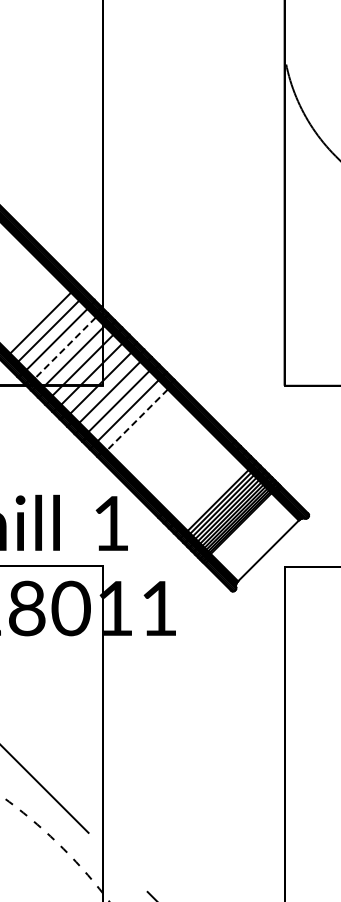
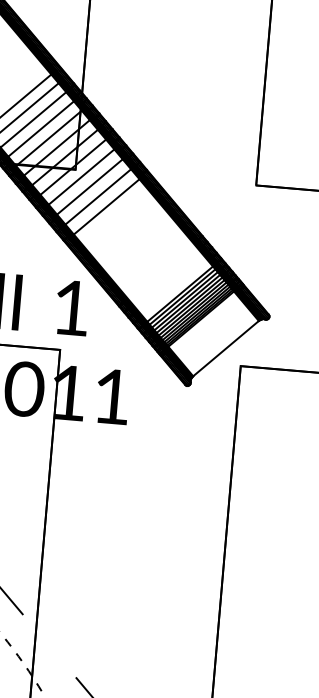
line: (65, 347) -> (41, 128), dashed -> solid
line: (137, 419) -> (106, 206), dashed -> solid

